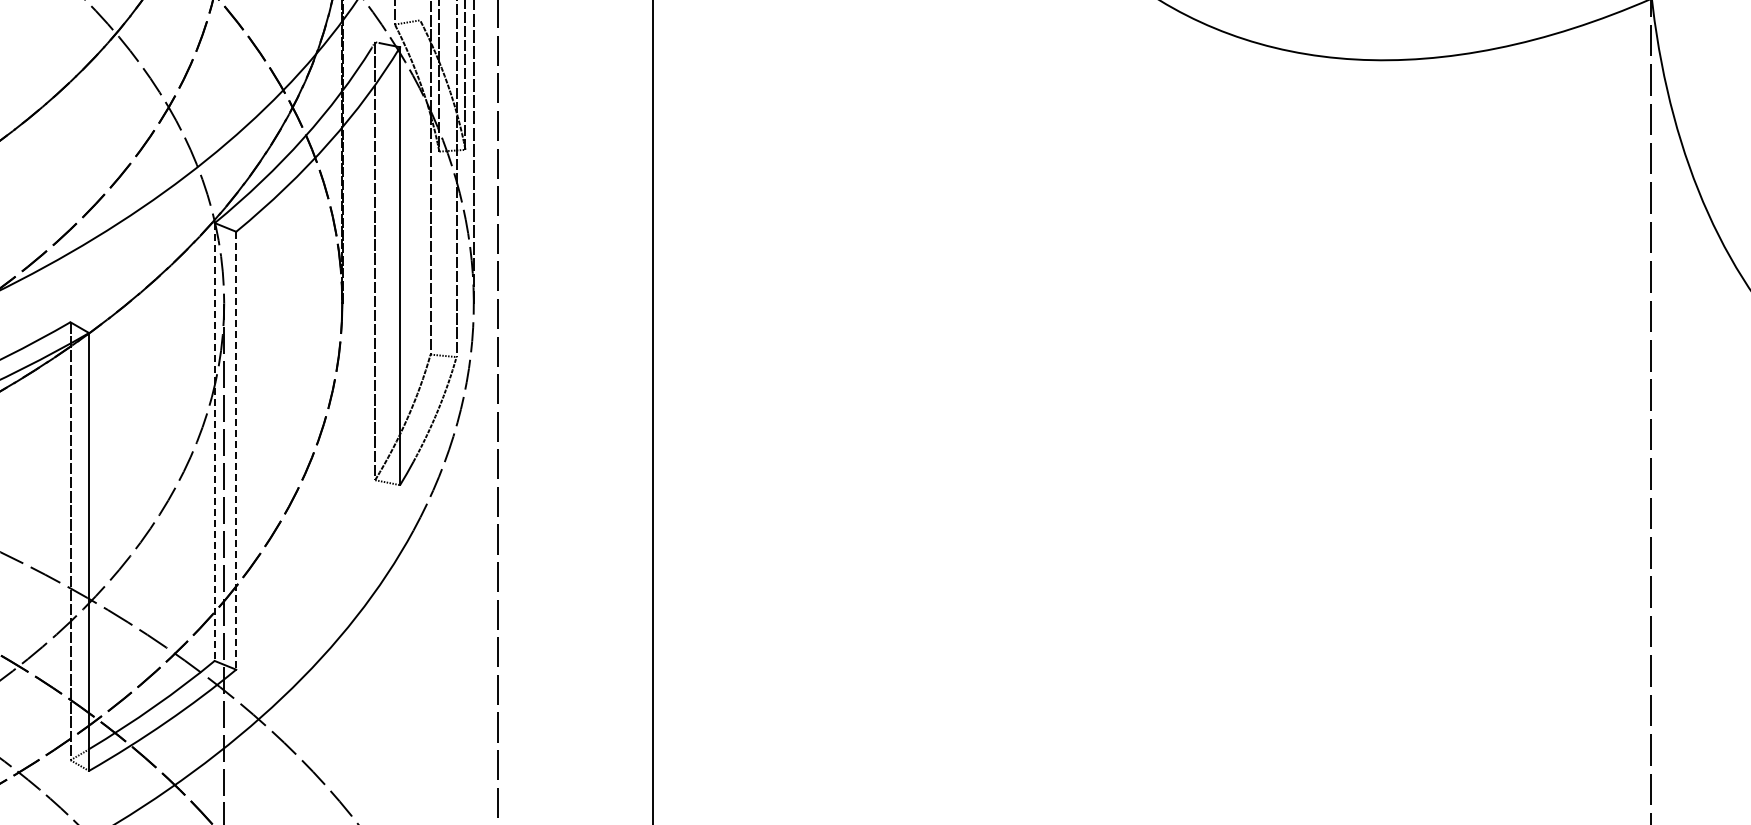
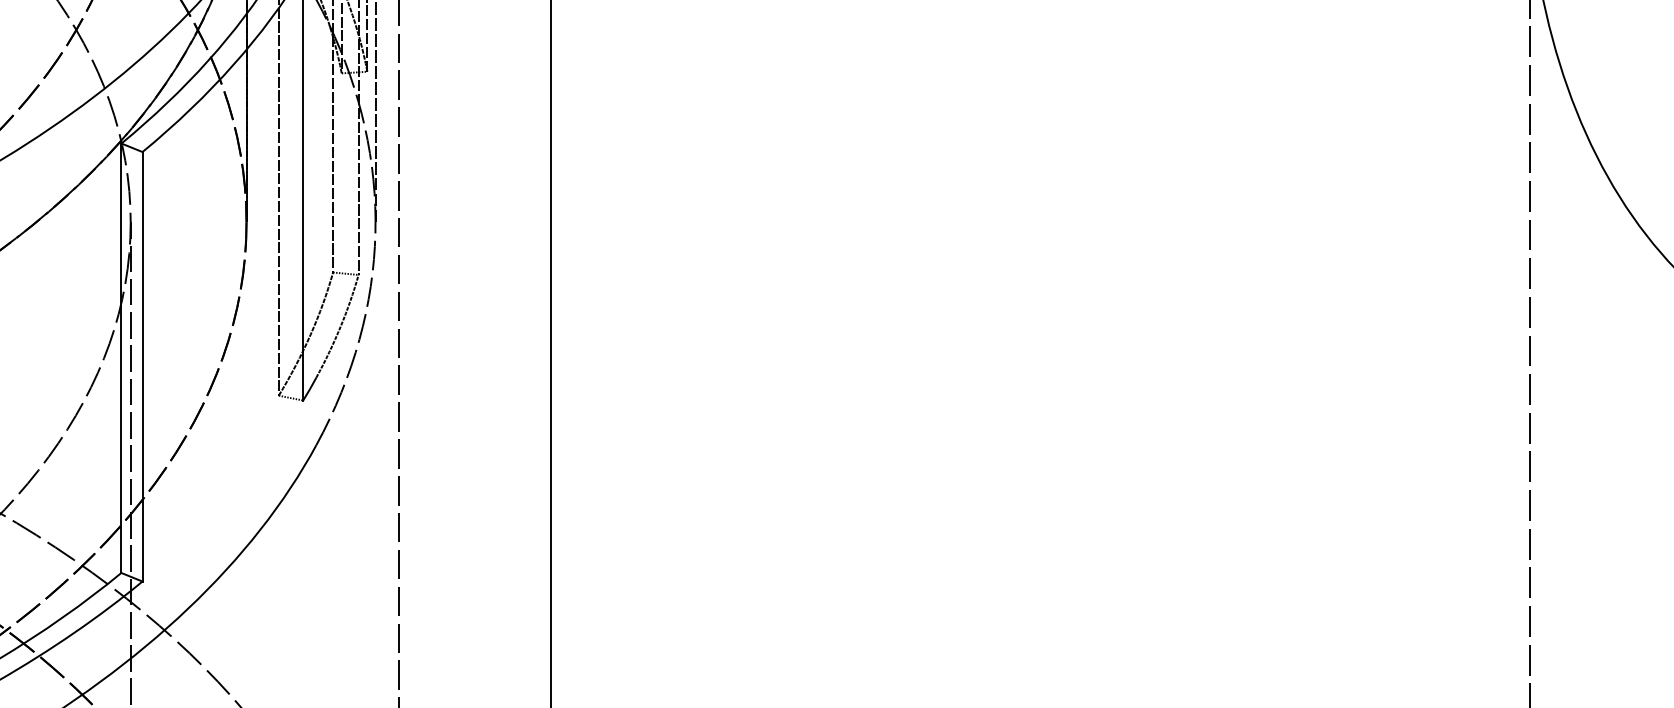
line: (214, 442) -> (121, 358), dashed -> solid
line: (236, 450) -> (142, 366), dashed -> solid

